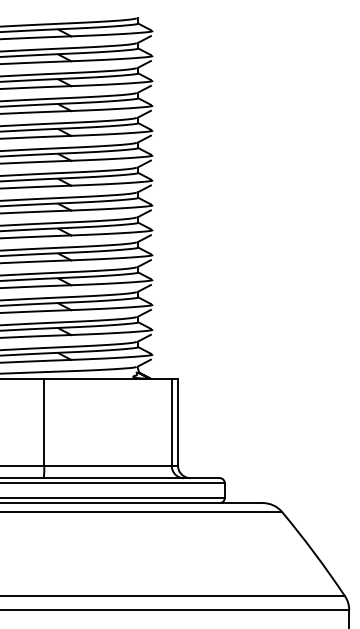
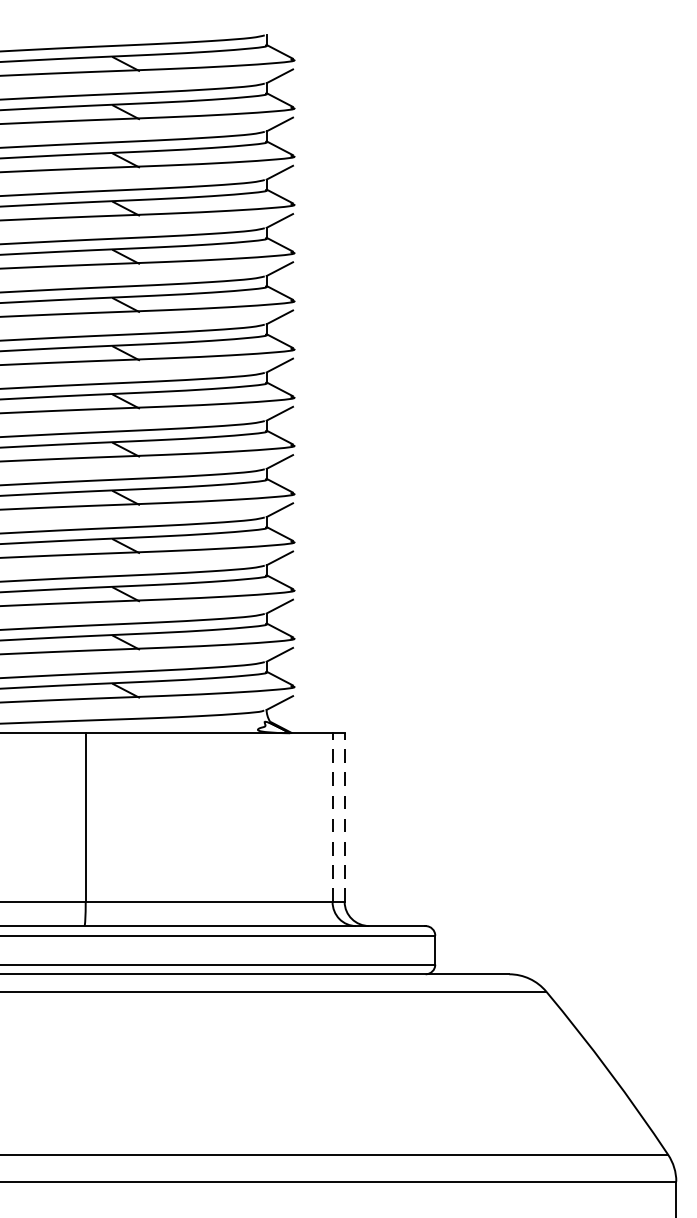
line: (171, 422) -> (332, 818), solid -> dashed
line: (178, 422) -> (345, 818), solid -> dashed

